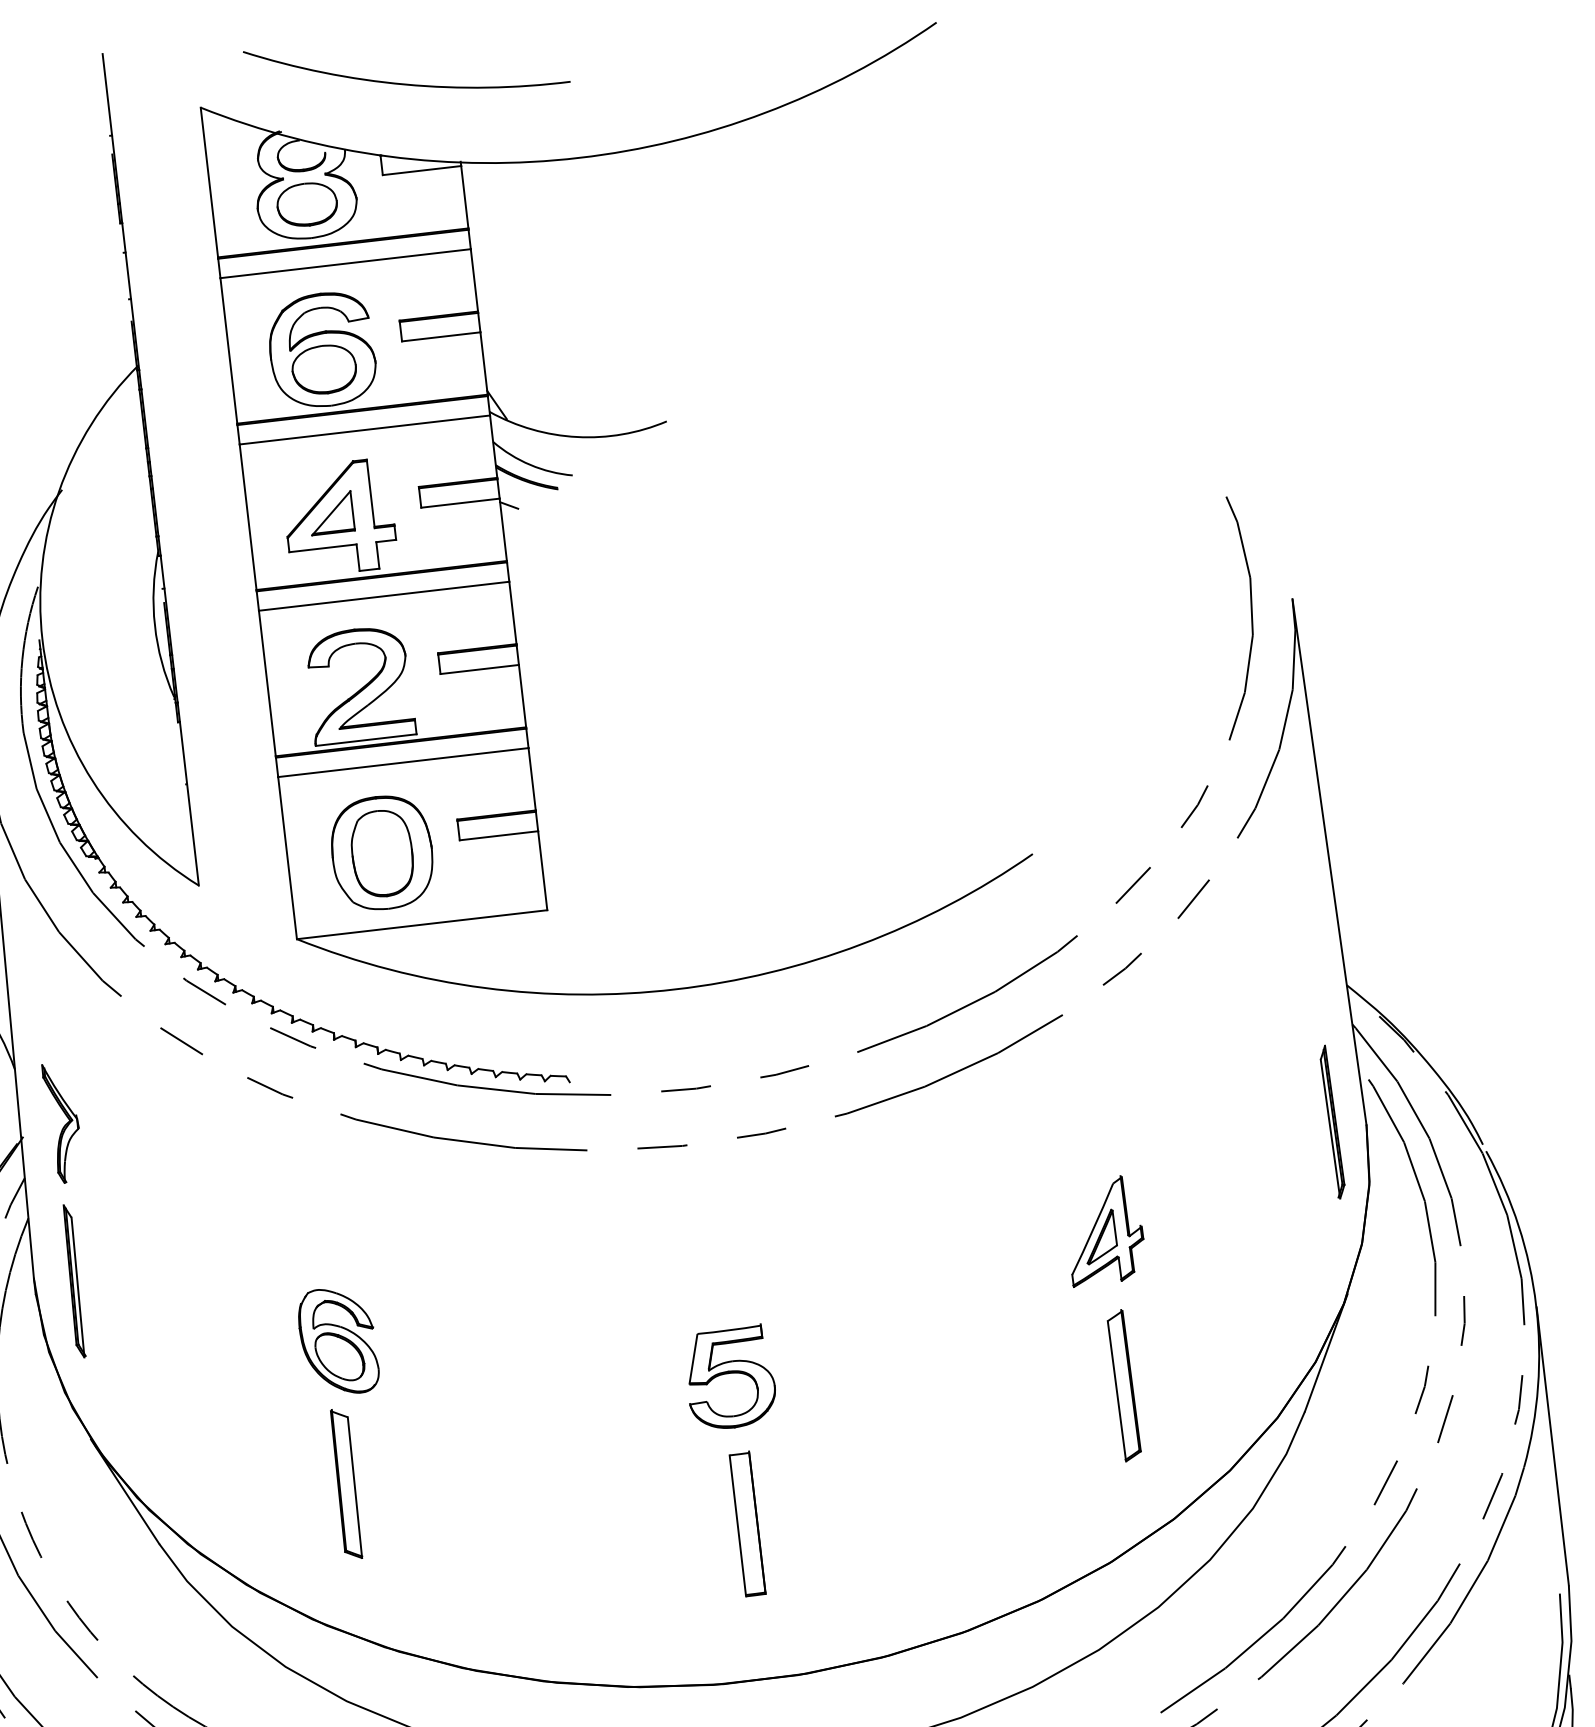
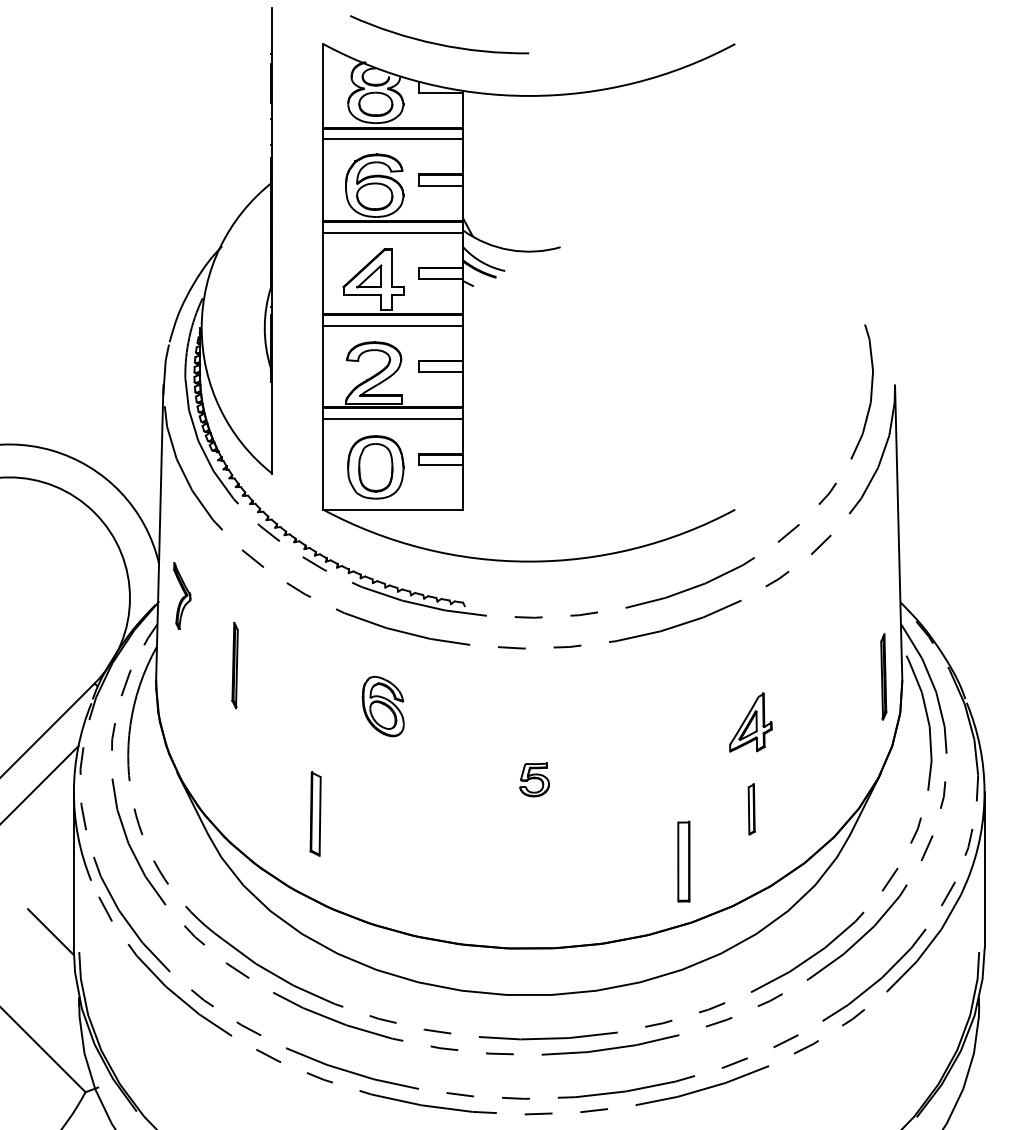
part: (72, 1281) -> (234, 665), moved
part: (336, 1341) -> (382, 706), moved
part: (730, 1377) -> (534, 779), size x0.6
part: (1123, 1386) -> (751, 809), size x0.6
part: (747, 1523) -> (683, 861), moved

